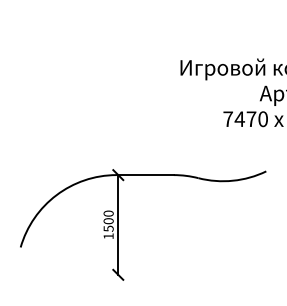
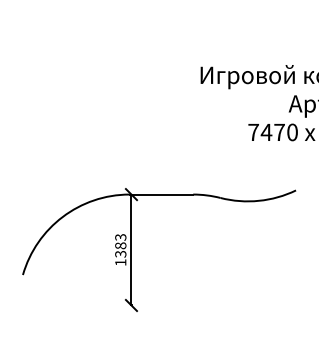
text: (108, 220) -> (120, 245), 1500 -> 1383

